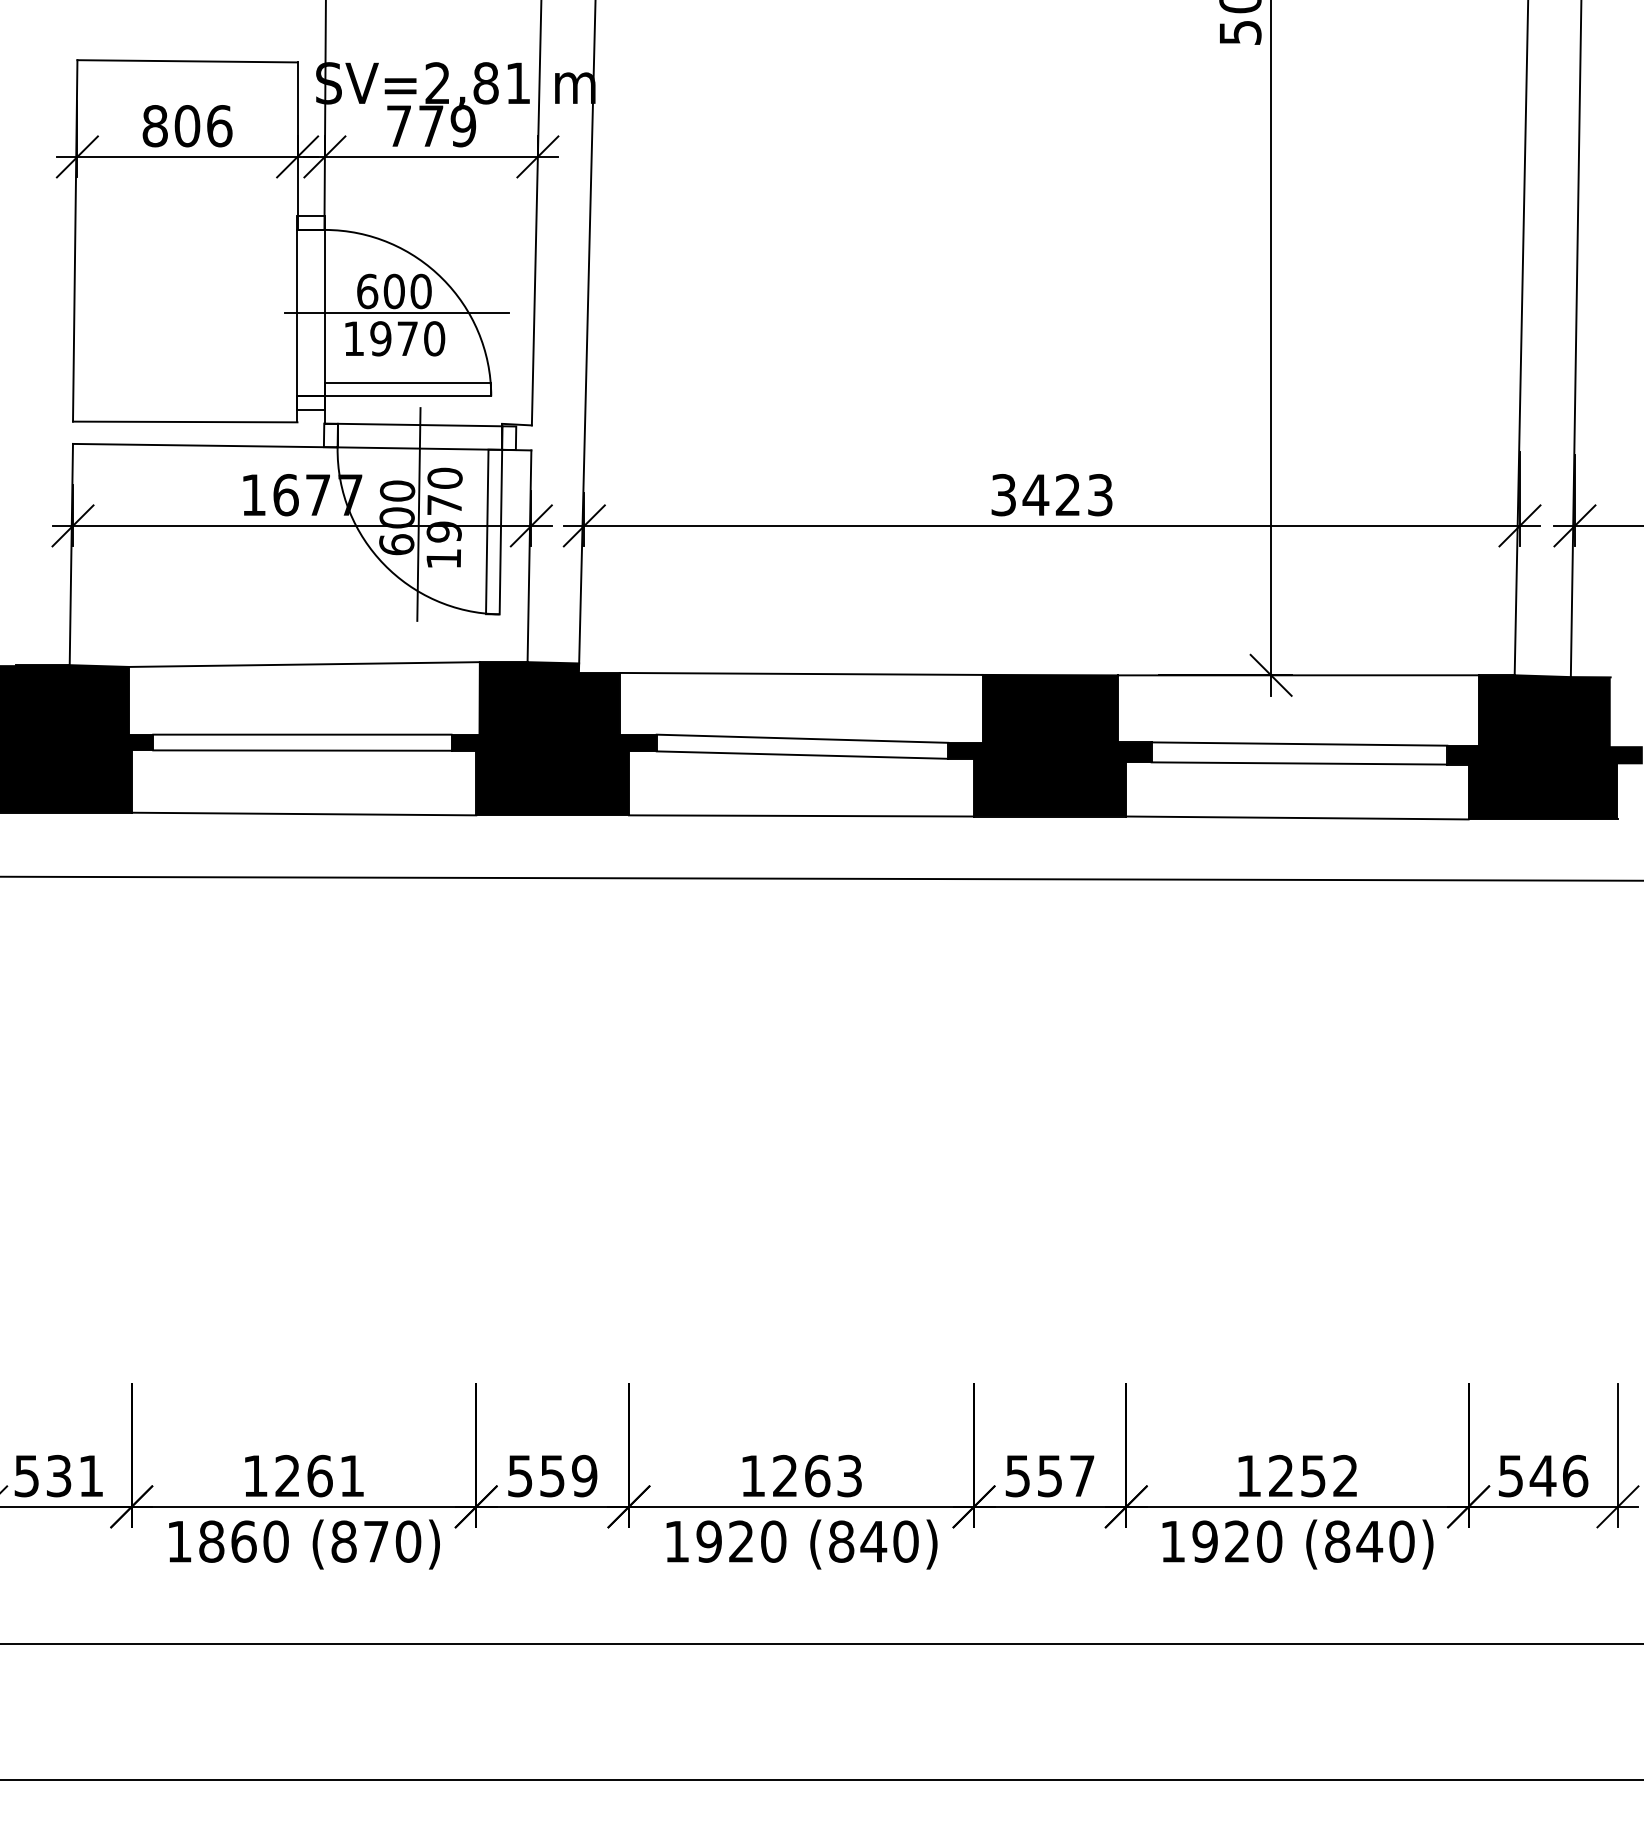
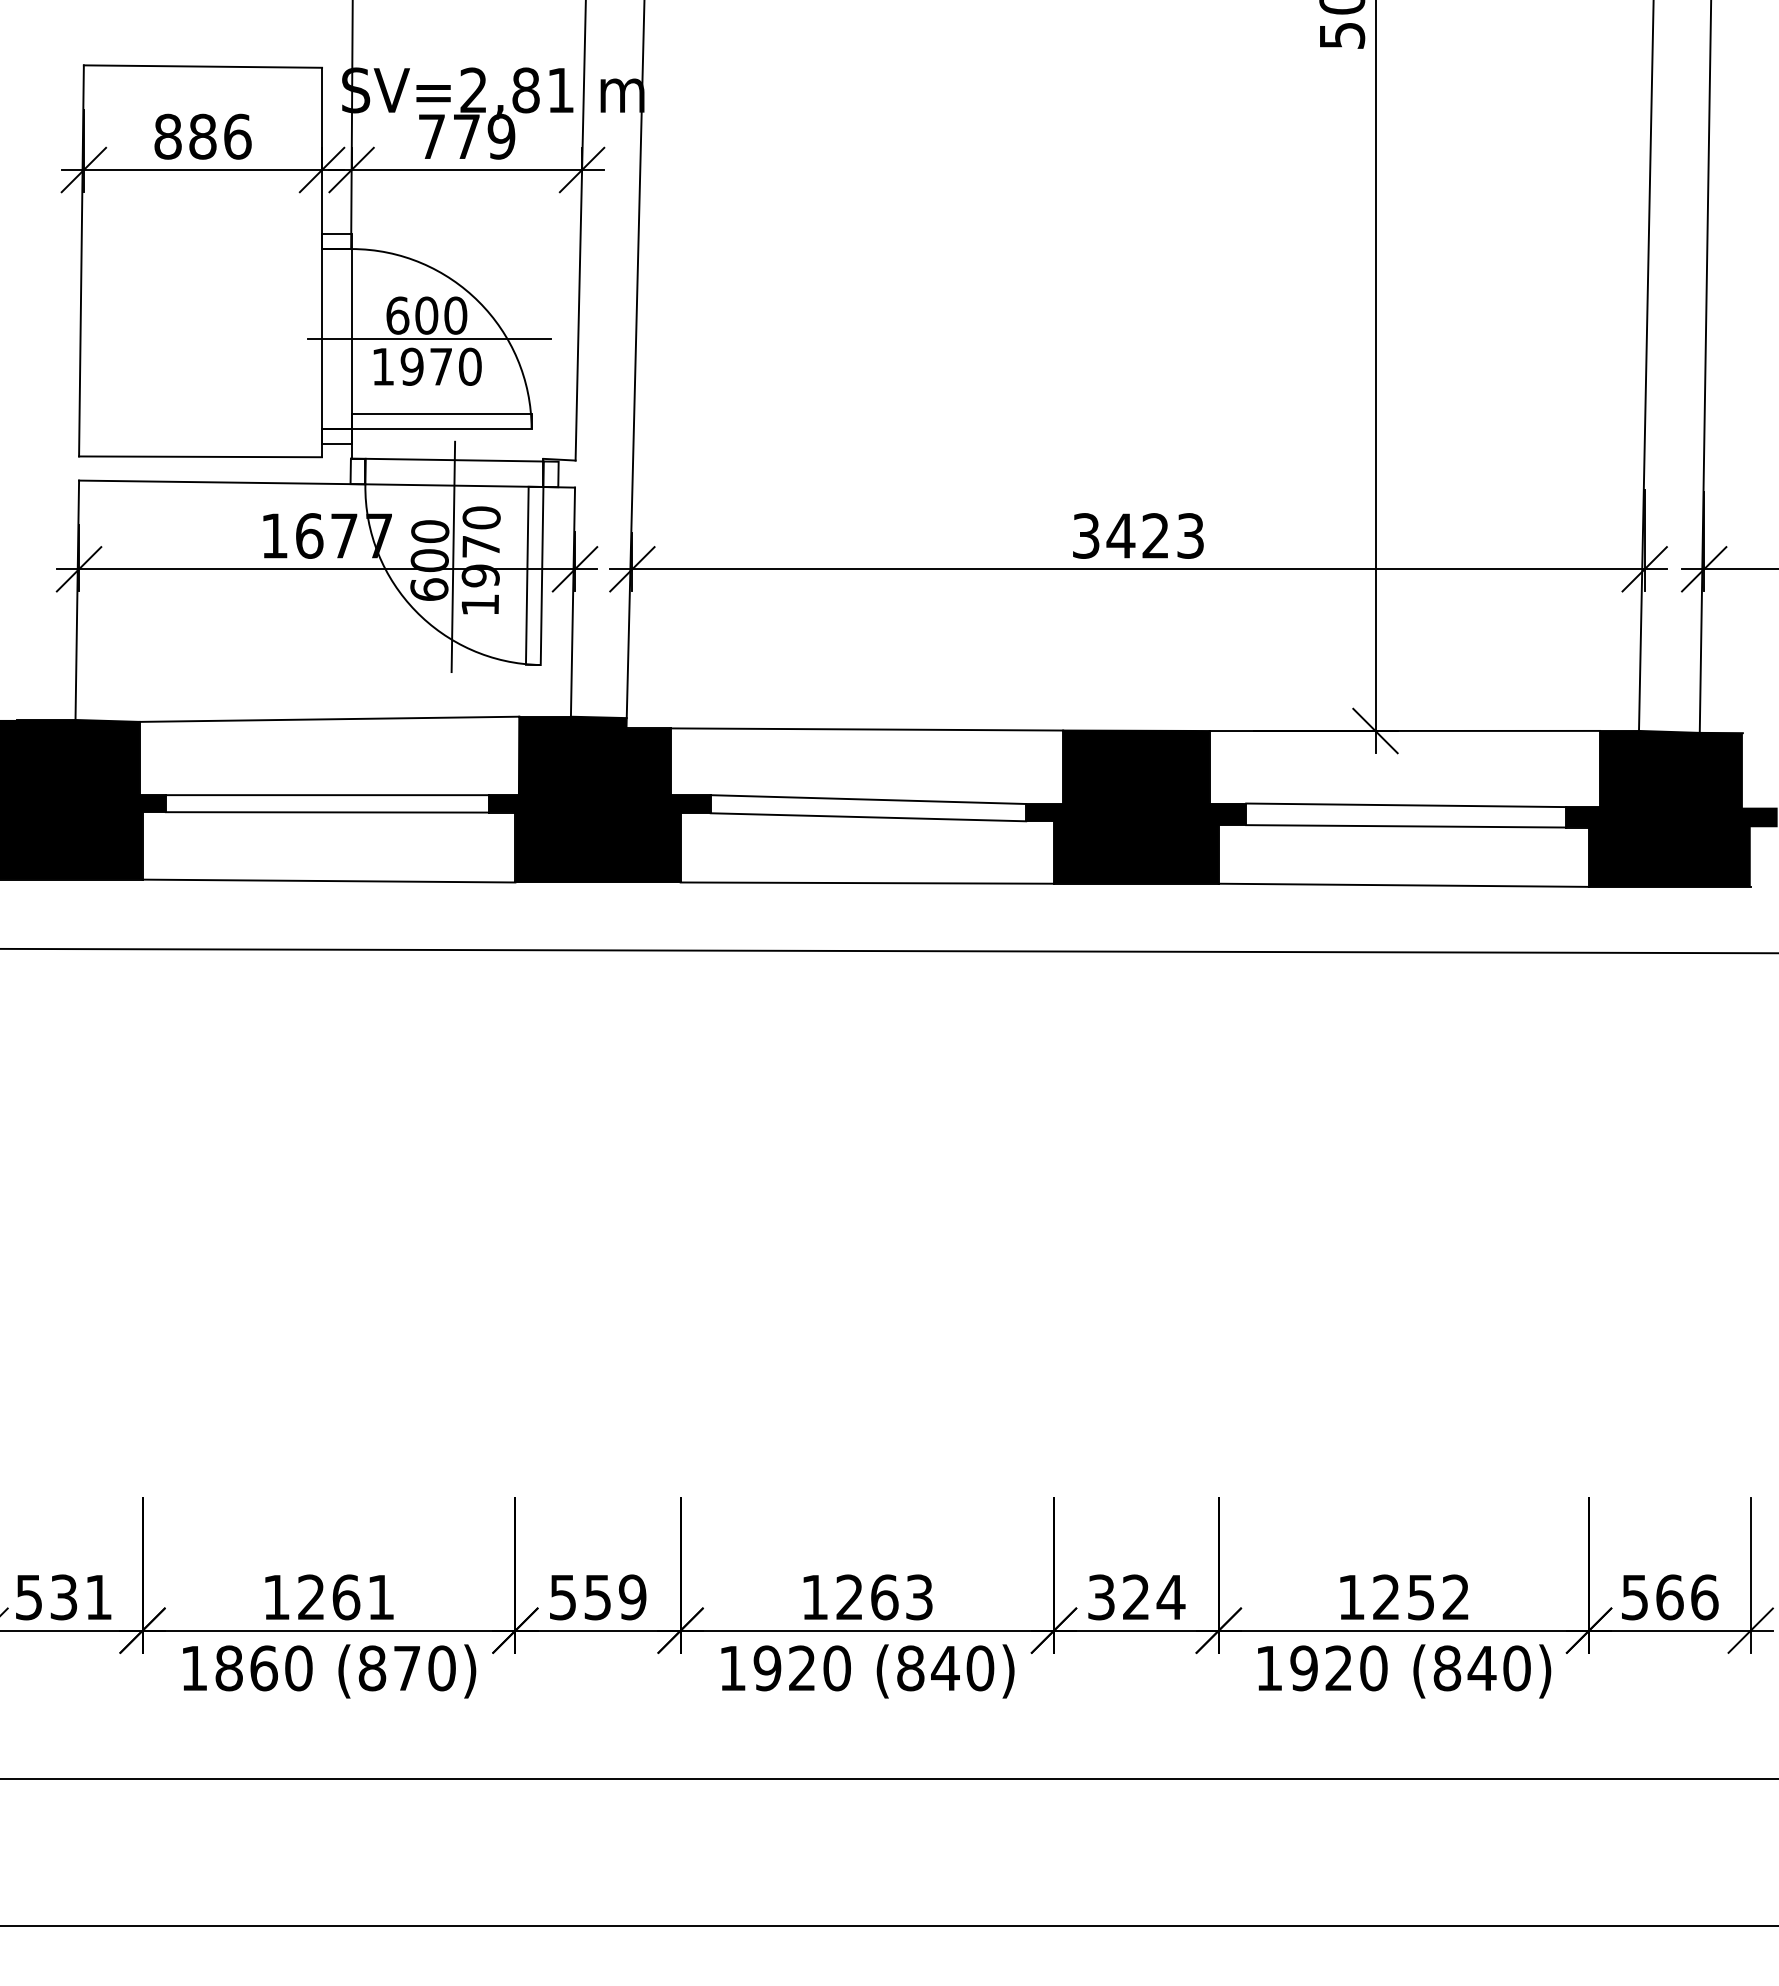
text: (187, 125) -> (202, 136), 806 -> 886
text: (1050, 1476) -> (1136, 1597), 557 -> 324
text: (1542, 1476) -> (1669, 1597), 546 -> 566

